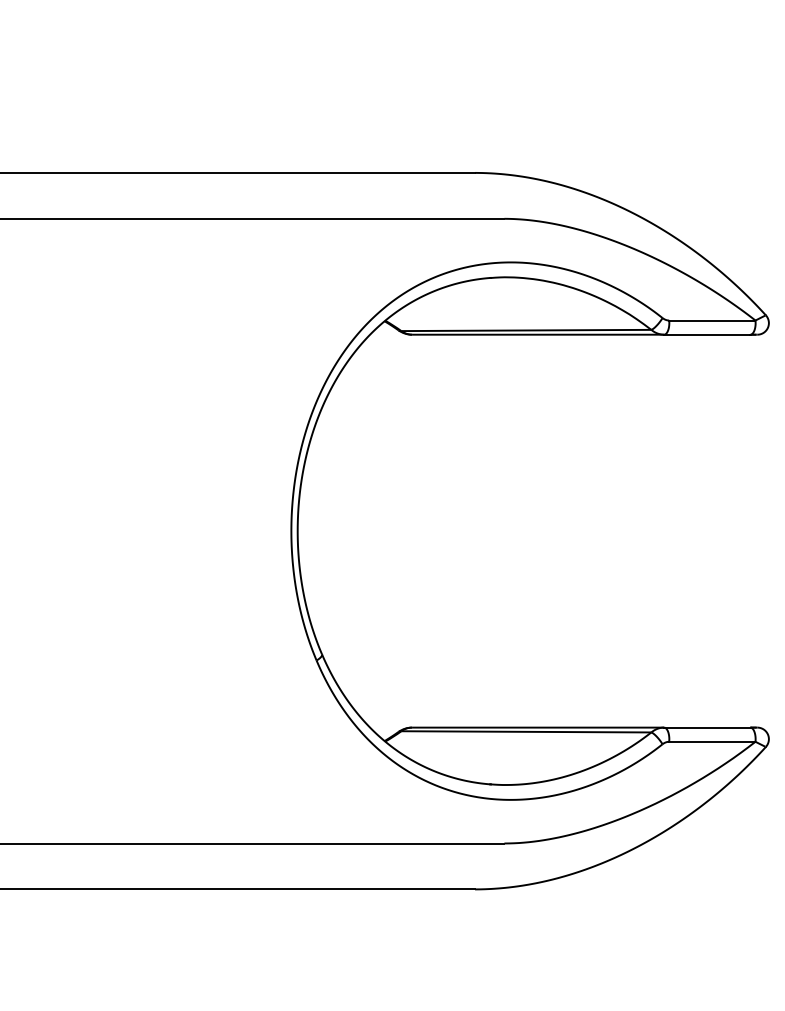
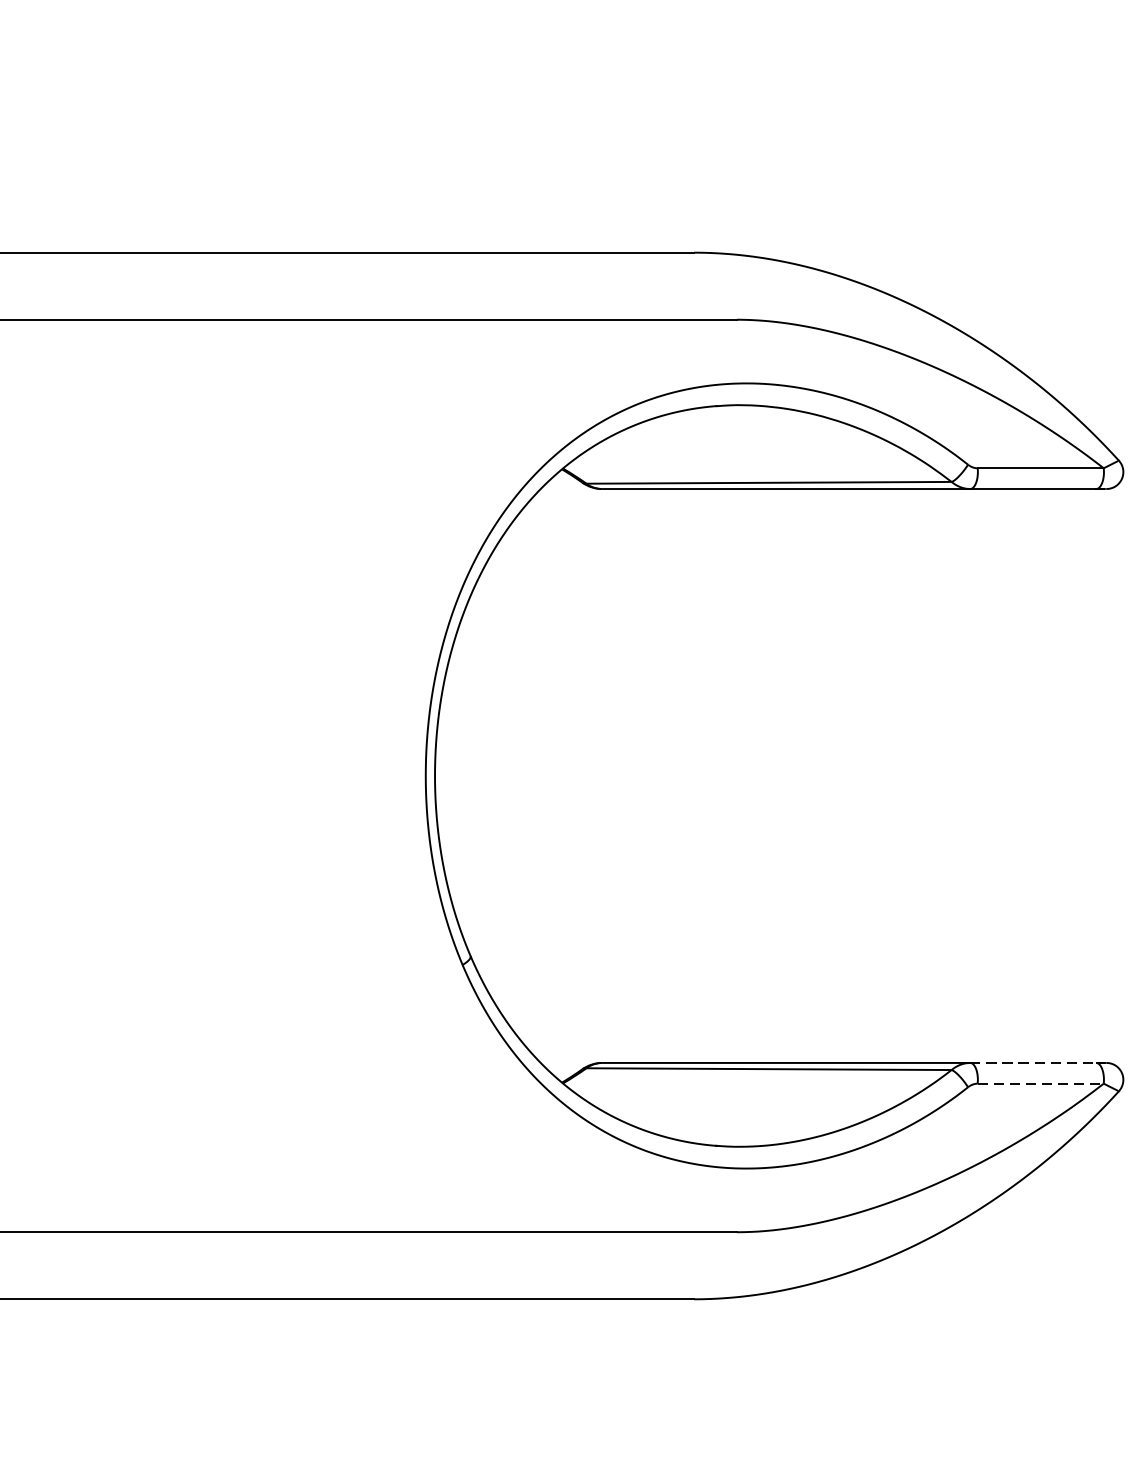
line: (707, 727) -> (1033, 1062), solid -> dashed
line: (712, 741) -> (1040, 1083), solid -> dashed

